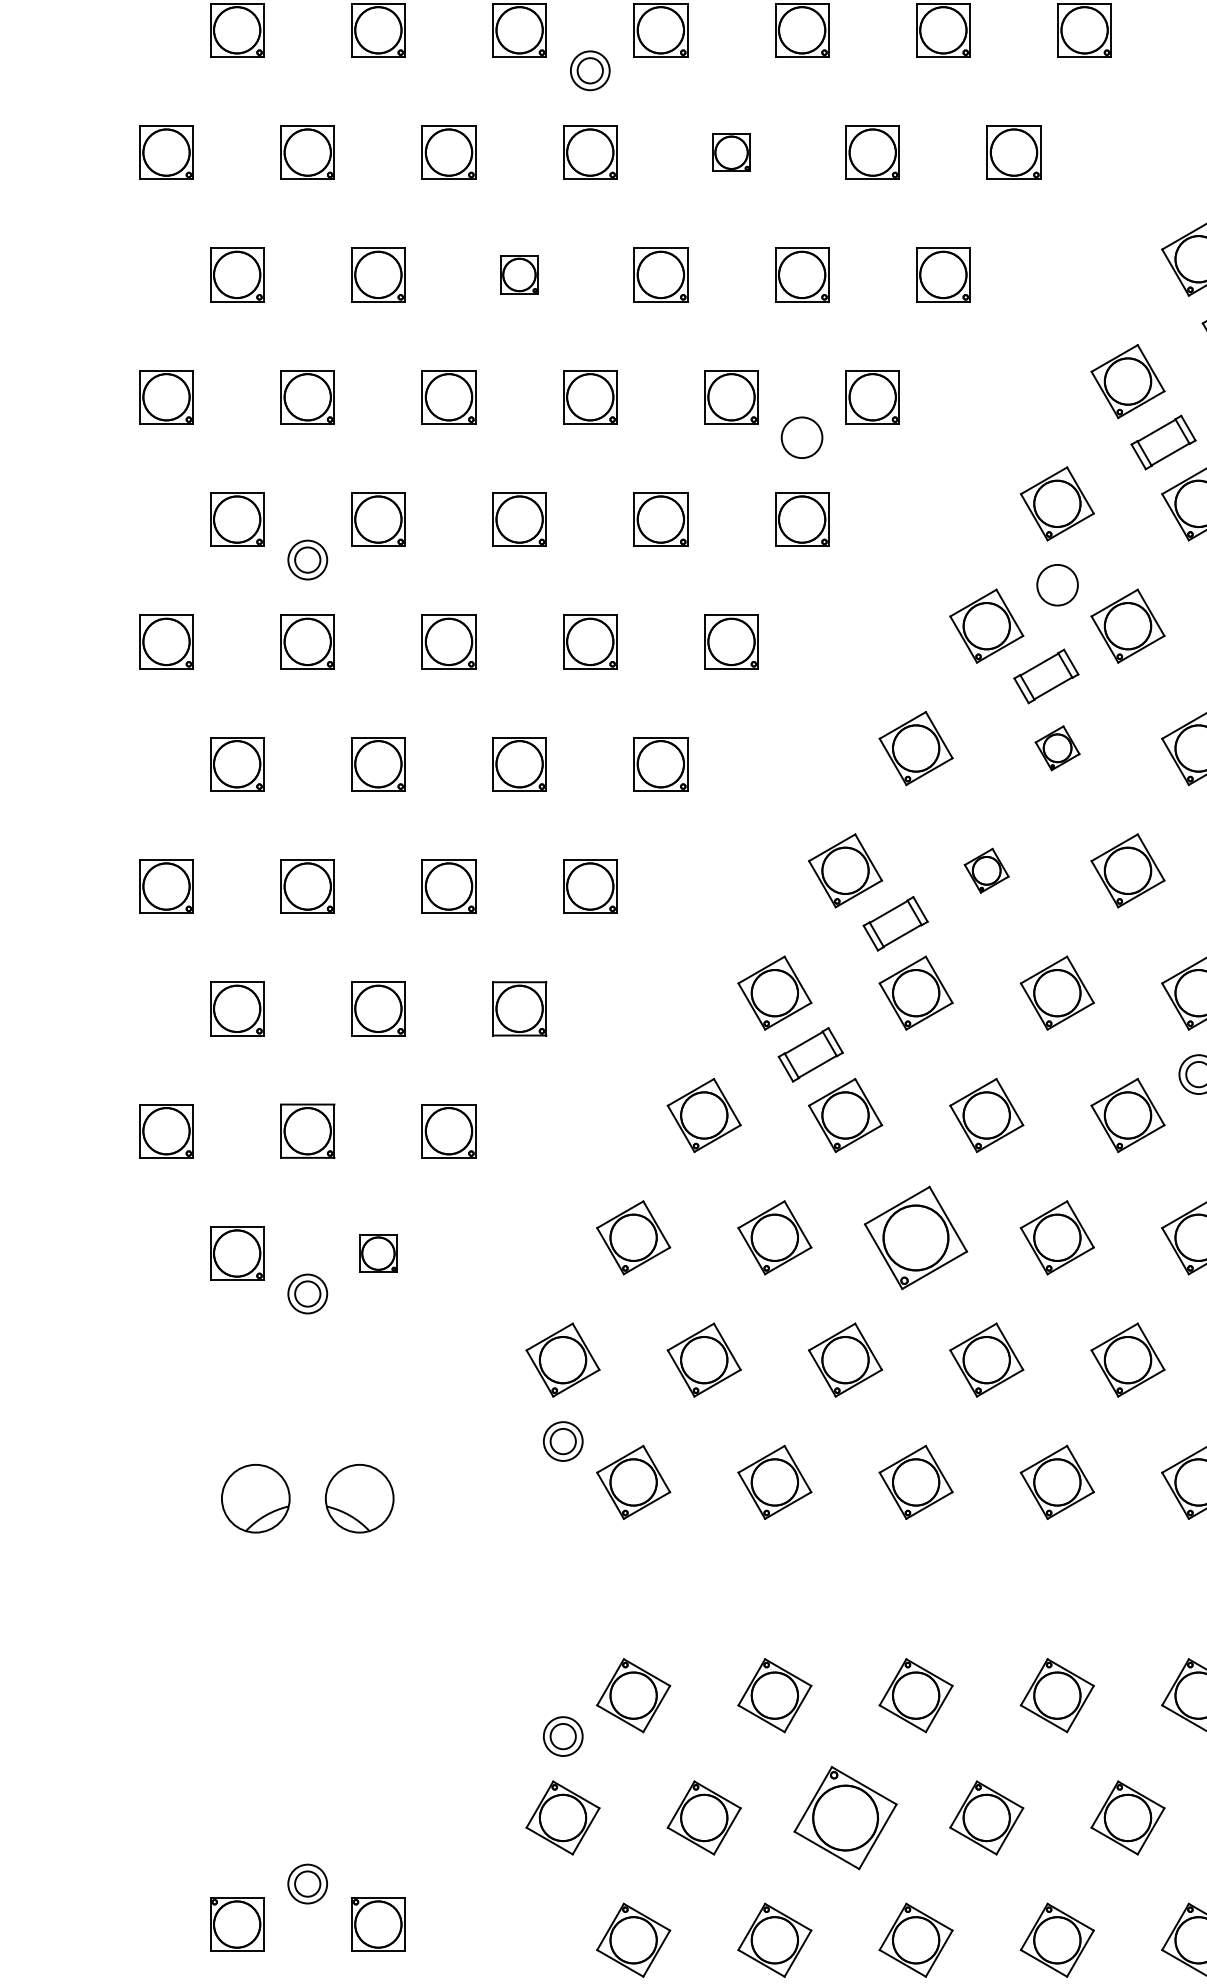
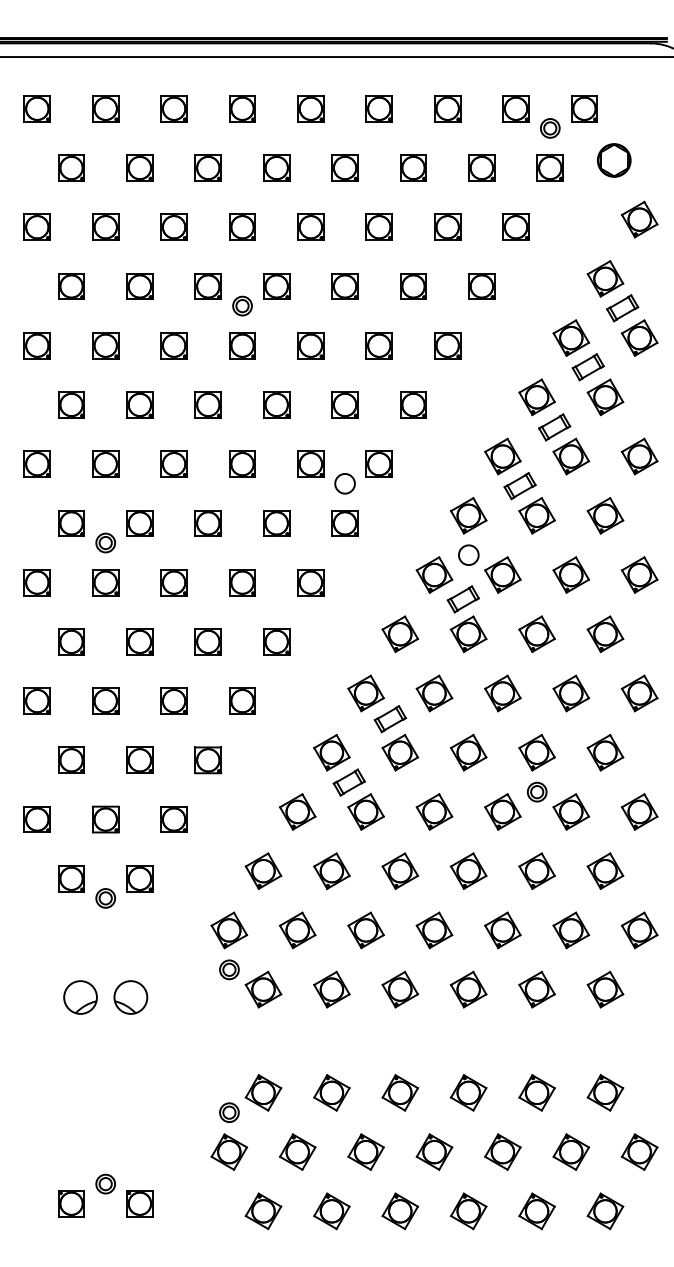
part: (730, 152) -> (310, 345), size x1.43
part: (517, 273) -> (207, 404), size x1.43
part: (1056, 746) -> (468, 633), size x1.67
part: (986, 870) -> (434, 693), size x1.67
part: (916, 1236) -> (400, 870), size x0.71
part: (377, 1252) -> (139, 878), size x1.43
part: (844, 1816) -> (365, 1151), size x0.71

